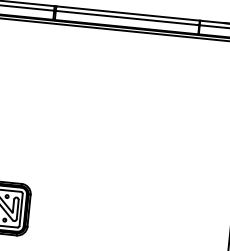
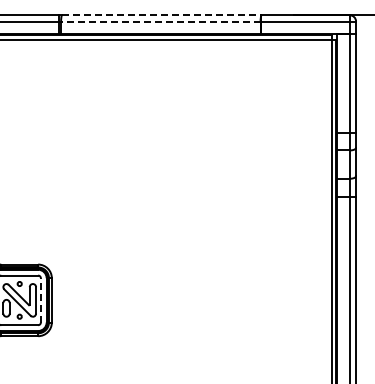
line: (128, 13) -> (161, 15), solid -> dashed
line: (127, 17) -> (160, 21), solid -> dashed
line: (20, 209) -> (40, 299), solid -> dashed

